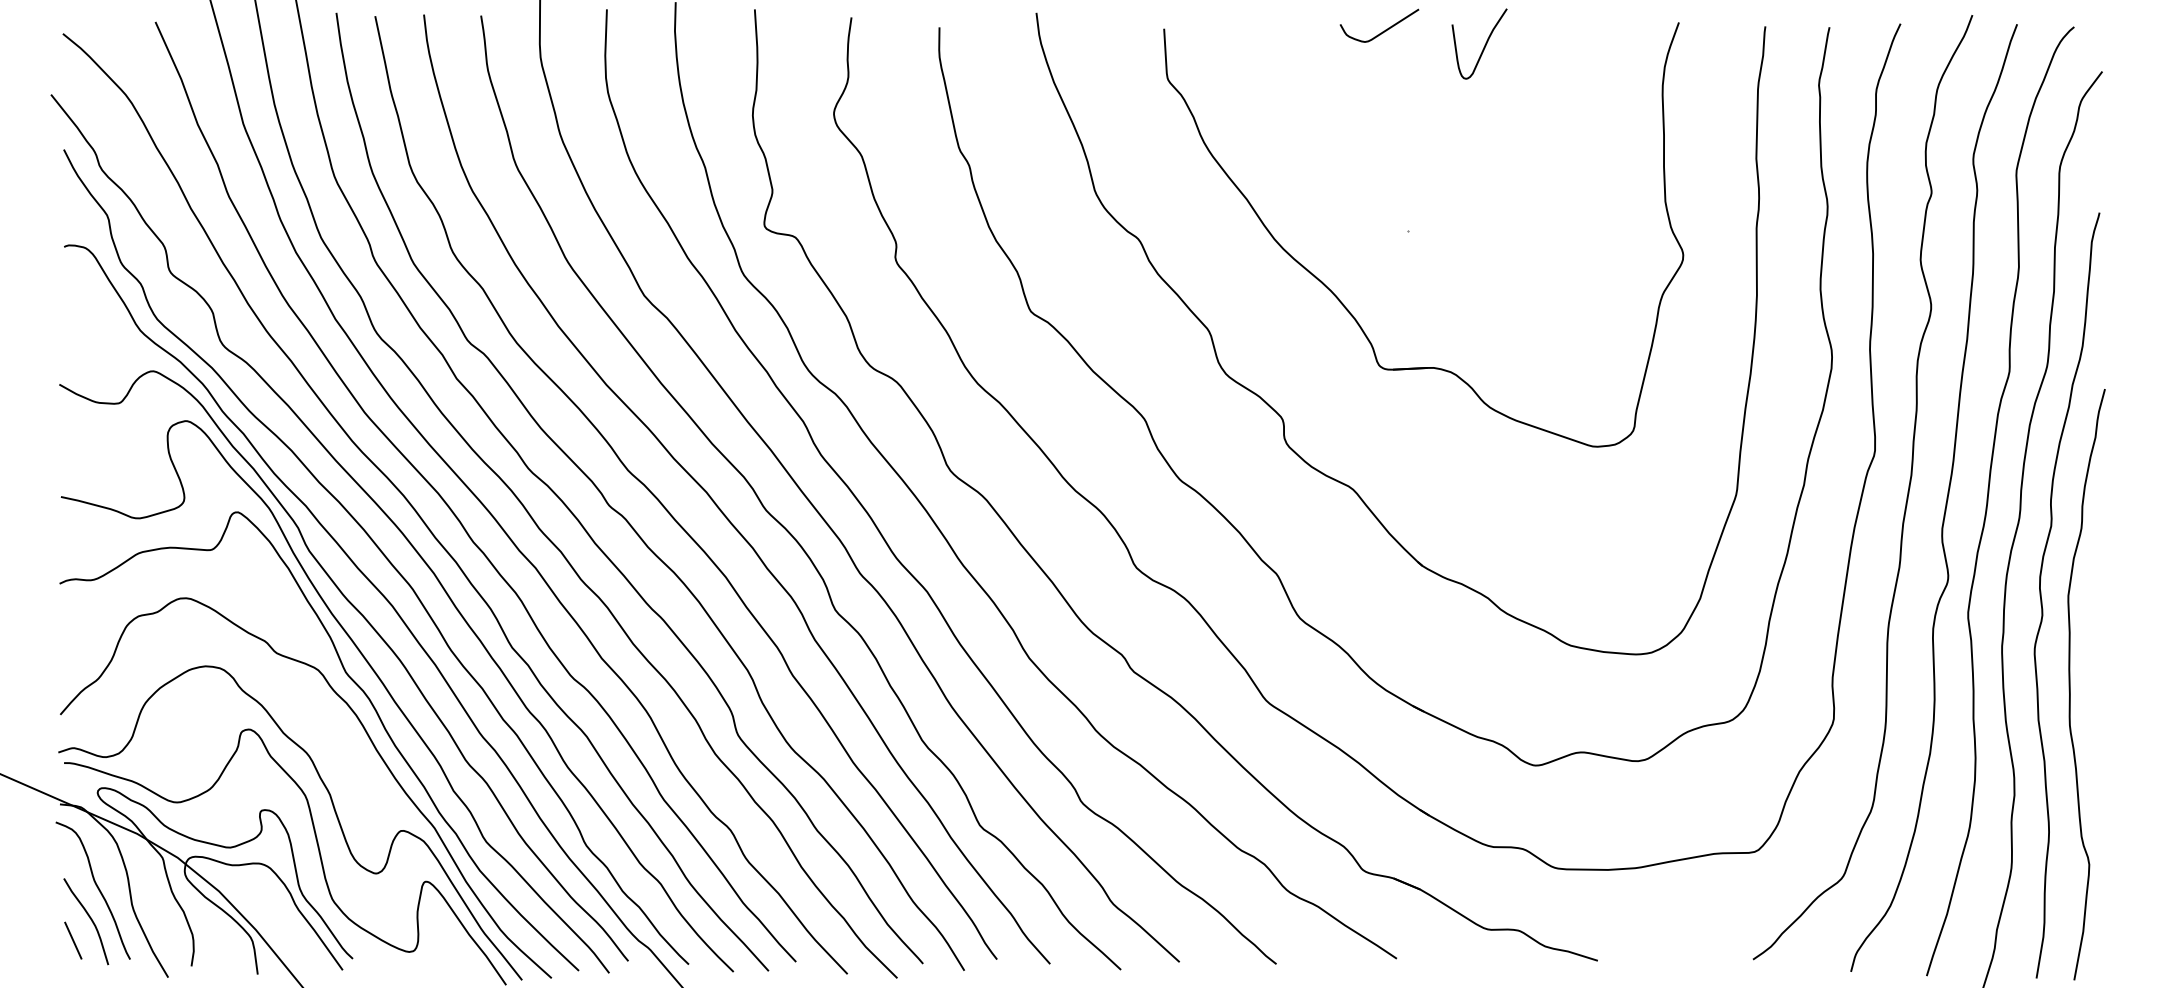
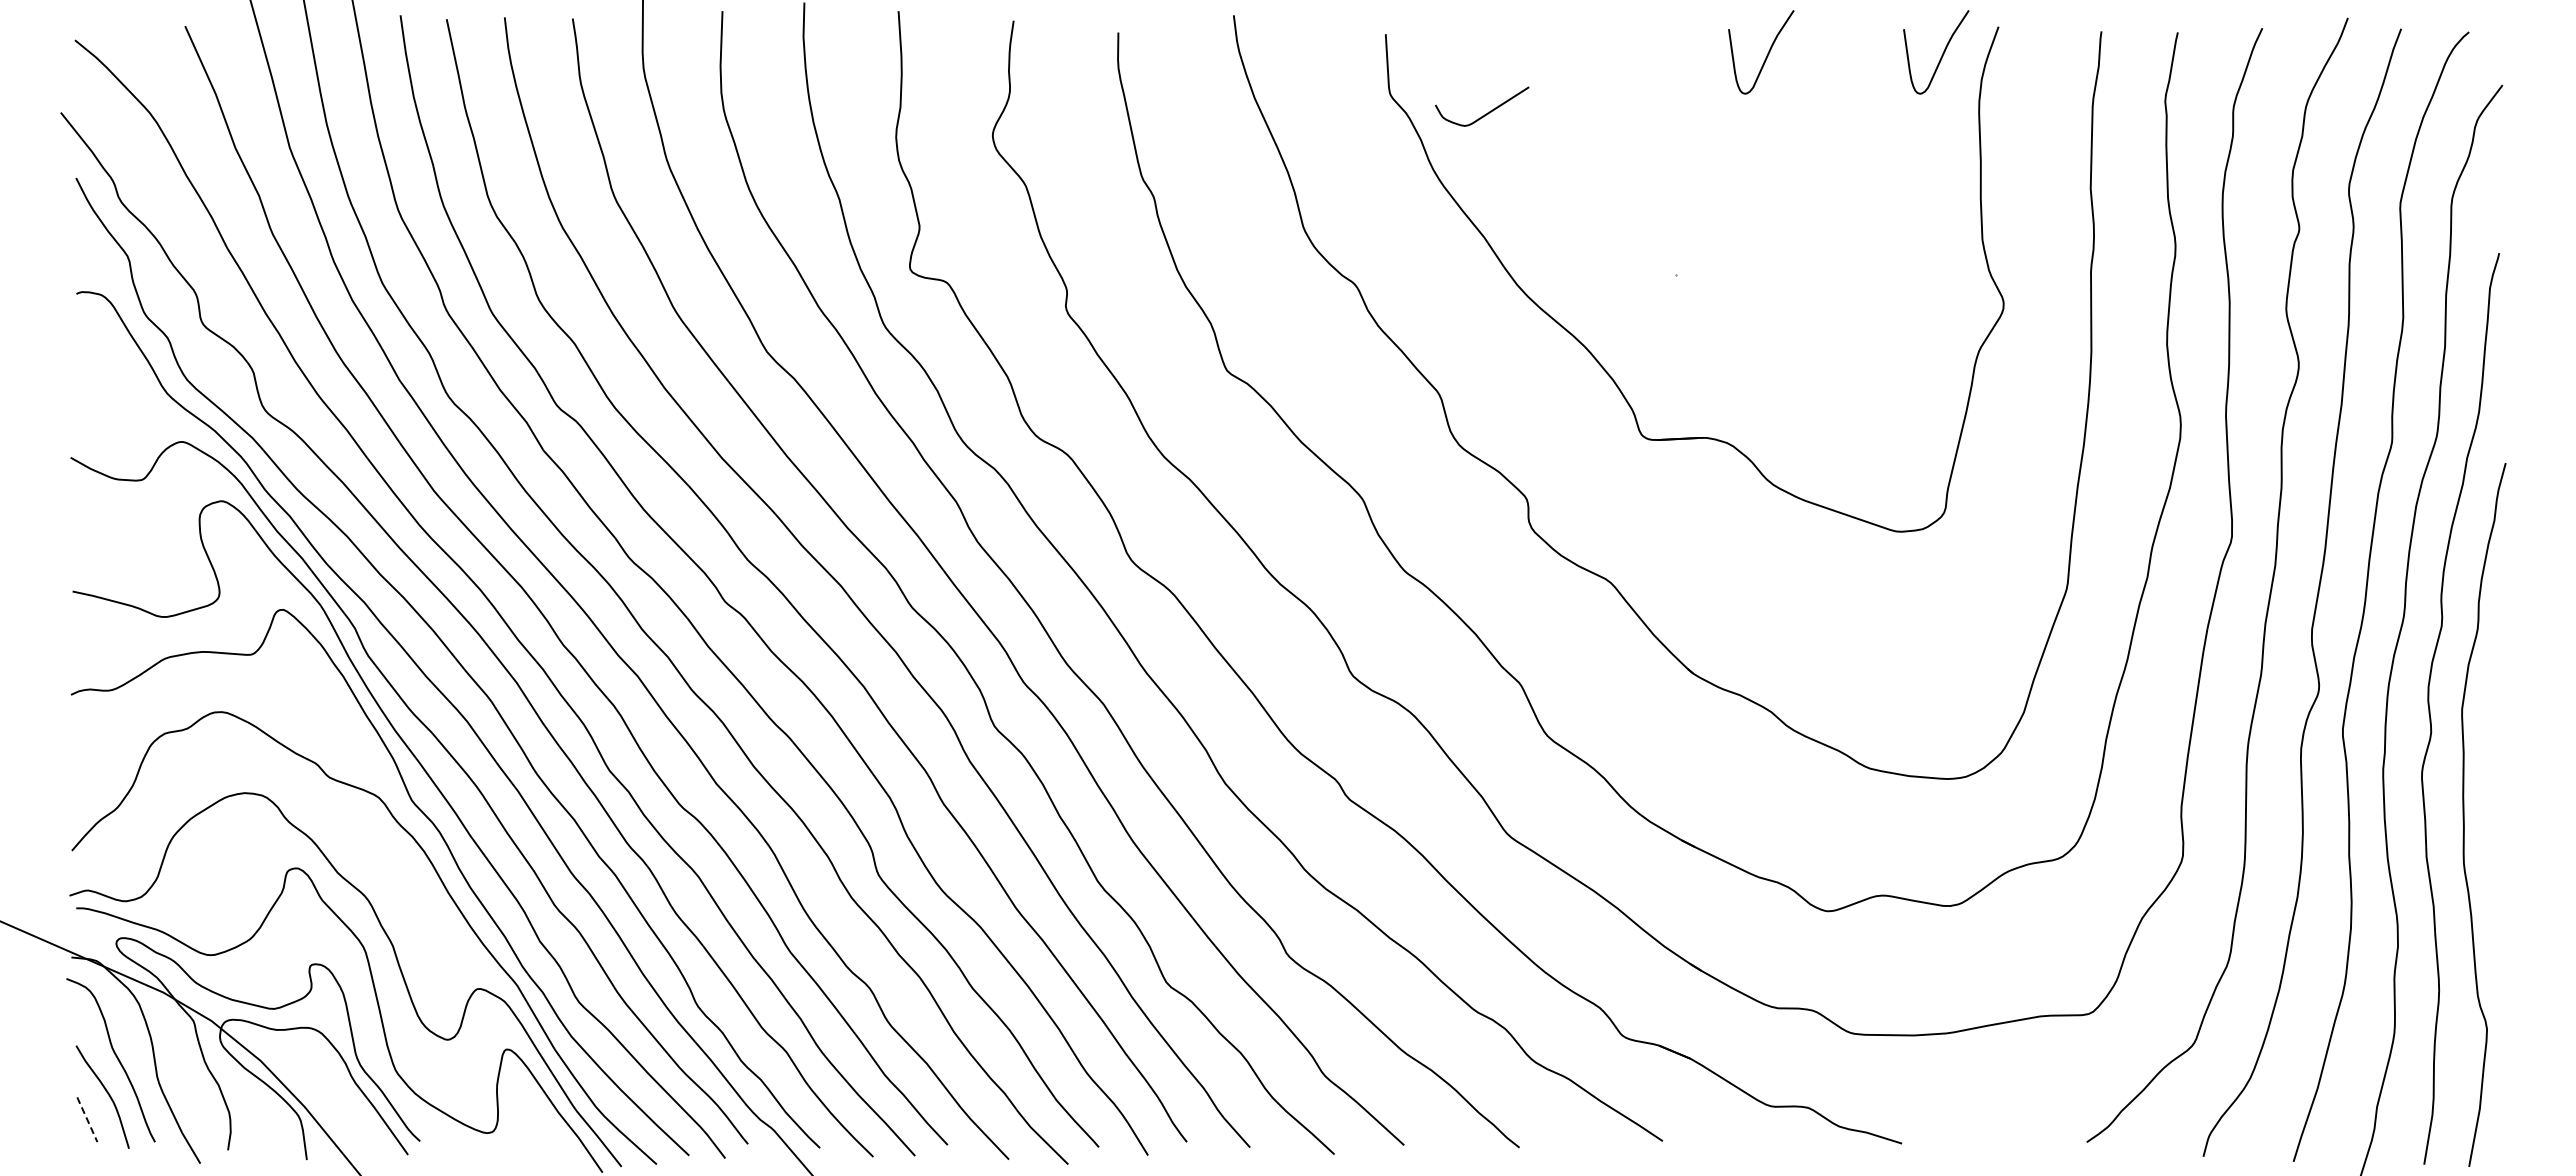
curve: (1384, 30) -> (1487, 112), moved
curve: (1631, 46) -> (1941, 55), added
line: (73, 940) -> (87, 1119), solid -> dashed

